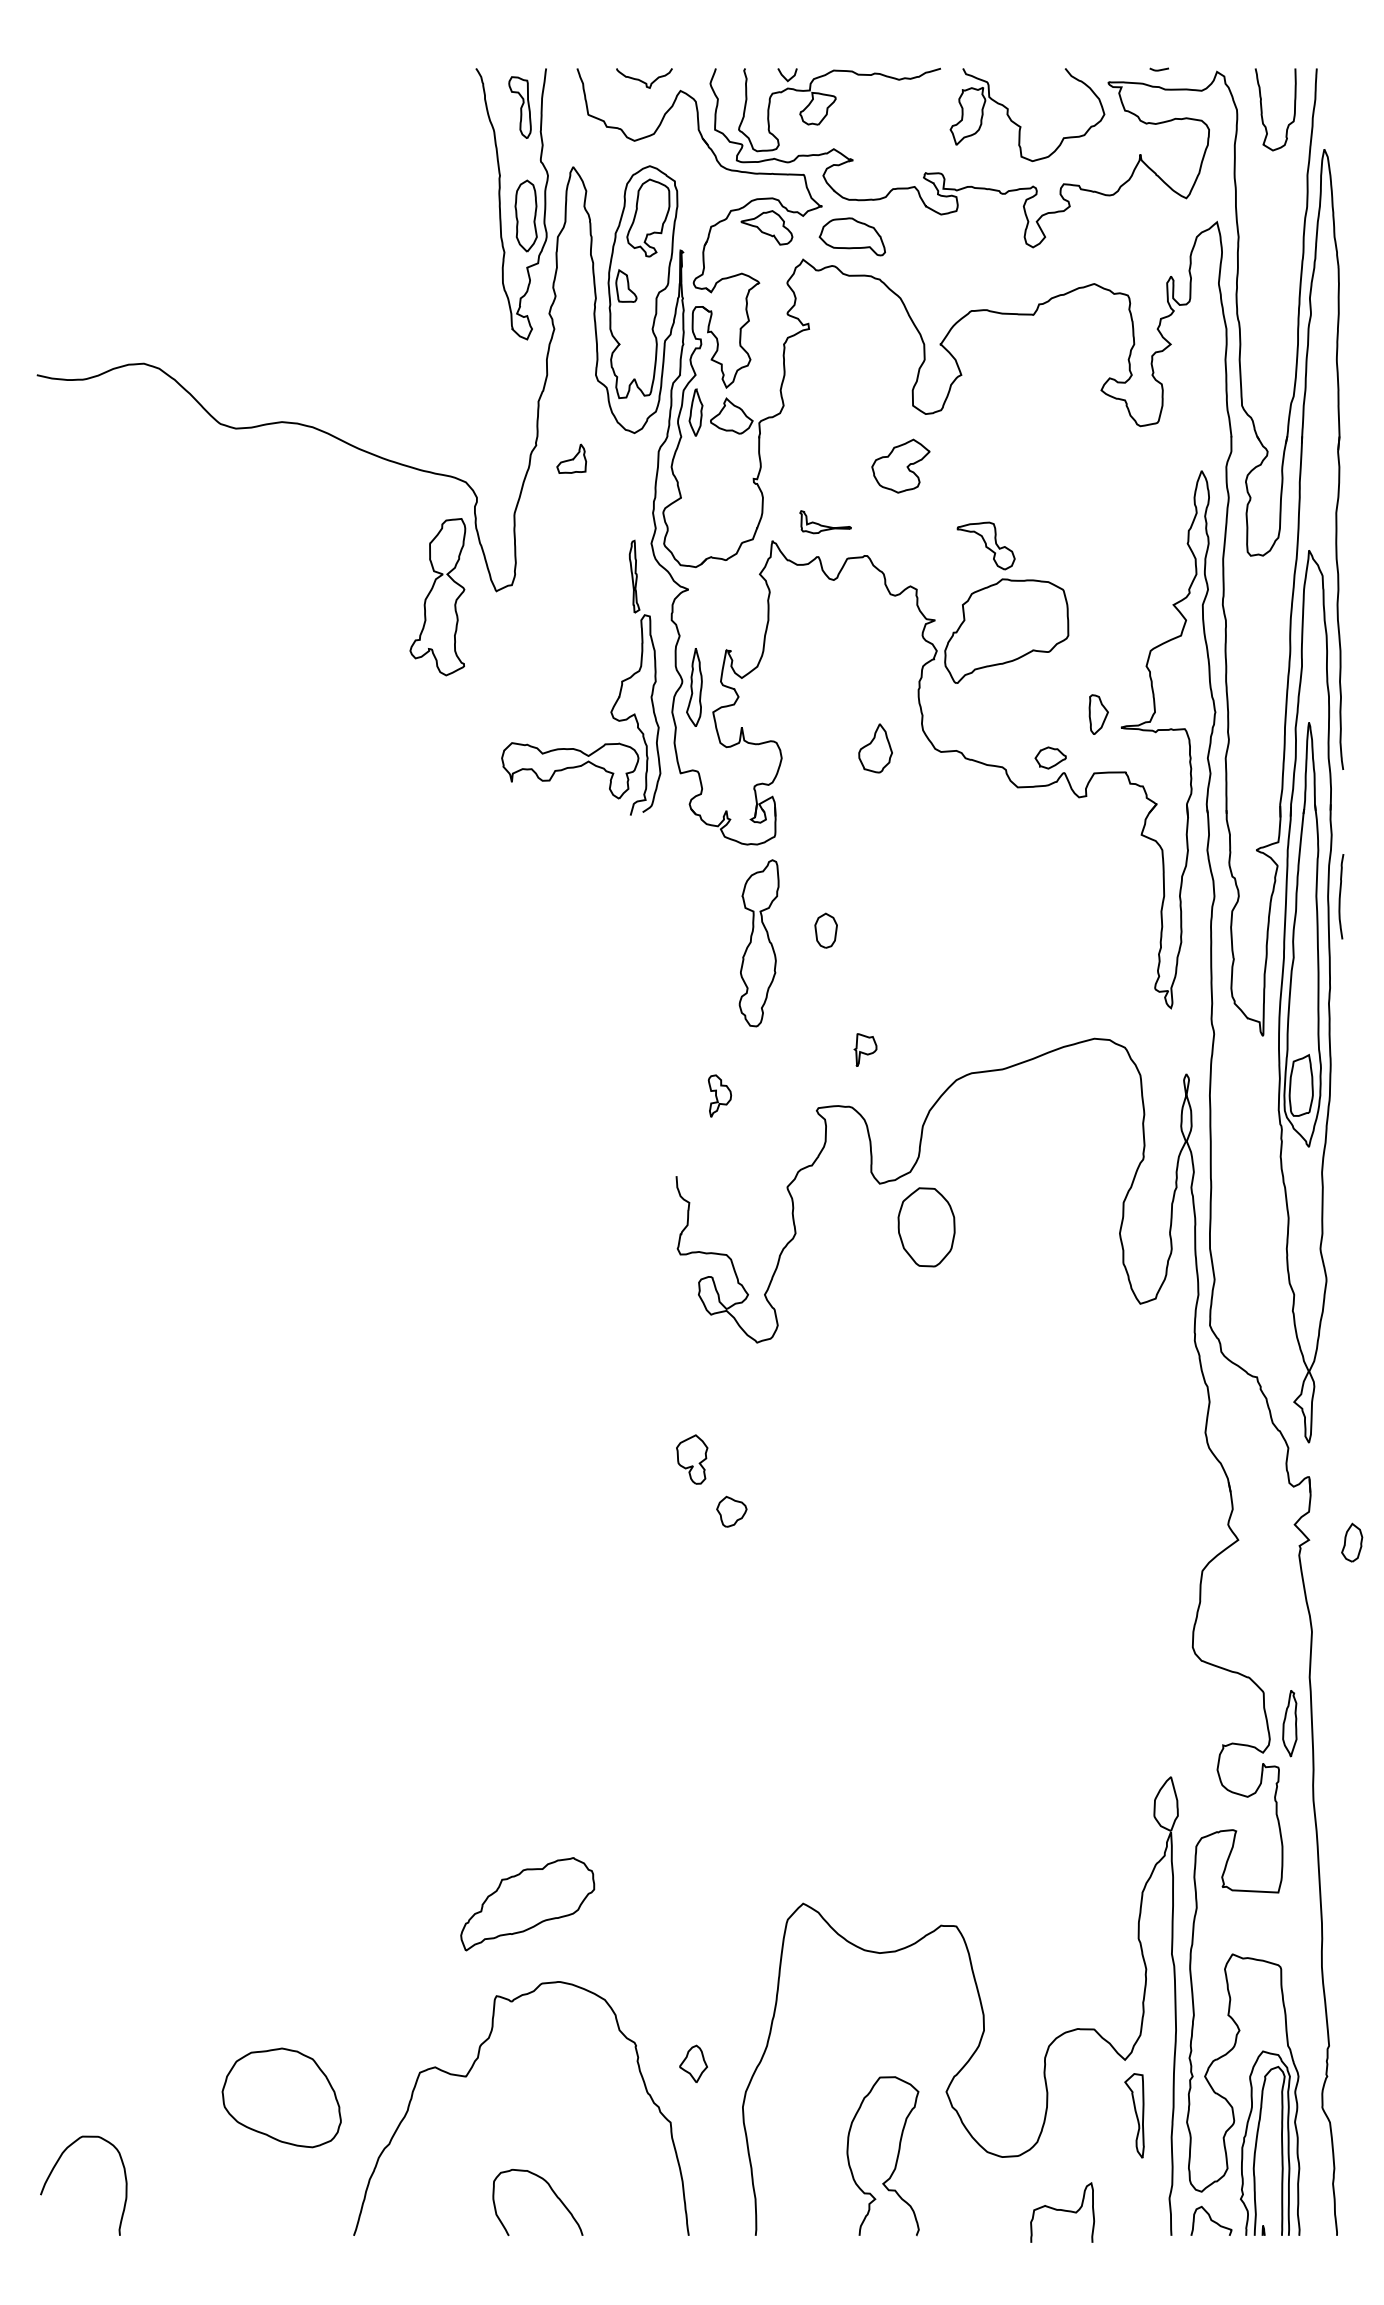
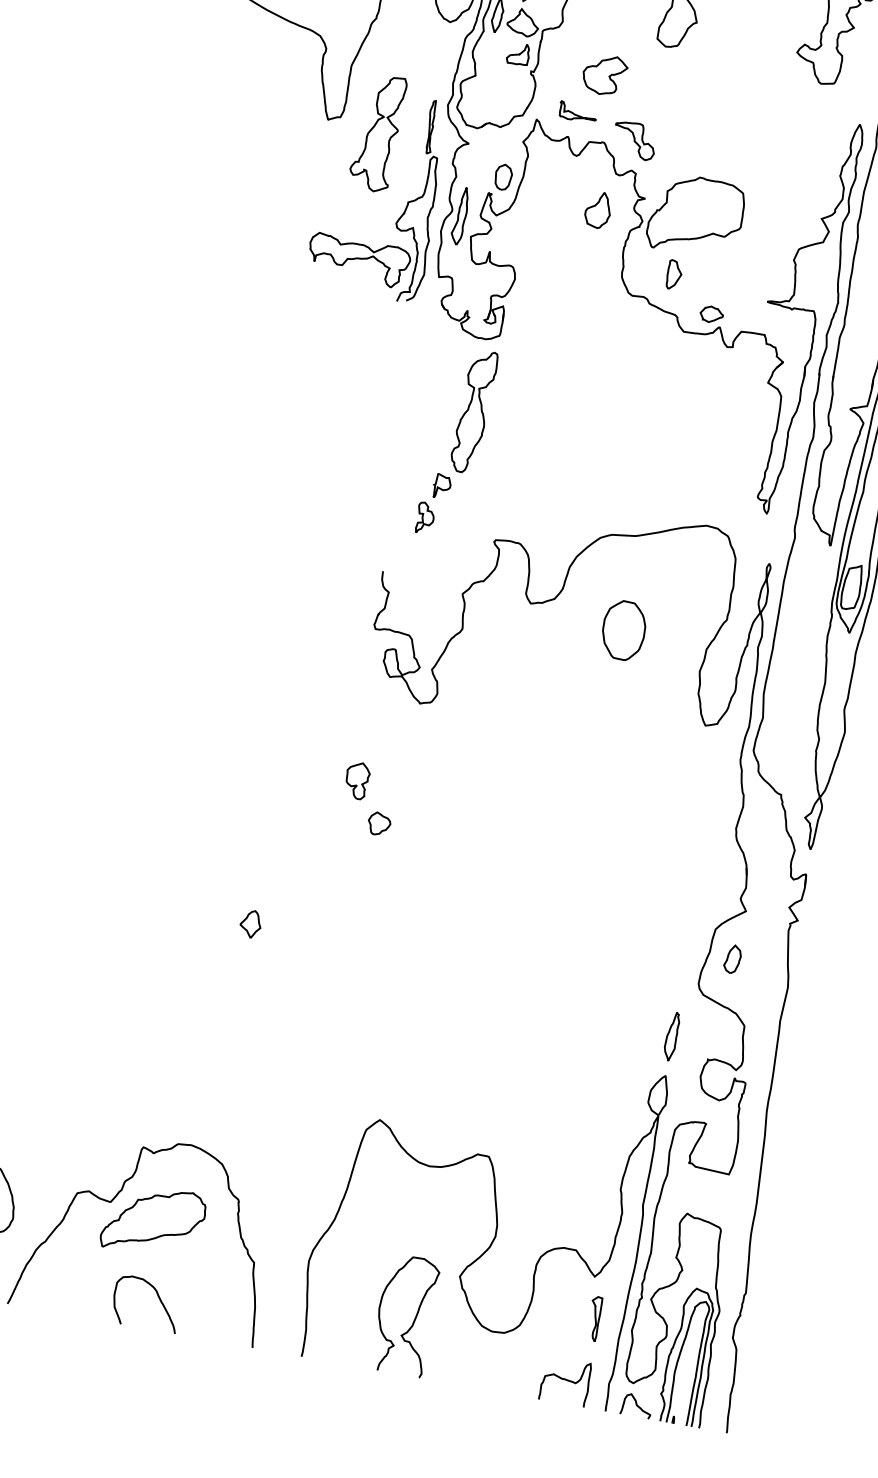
part: (571, 458) -> (518, 53), moved
part: (900, 465) -> (604, 74), moved
part: (985, 545) -> (634, 140), moved
part: (437, 597) -> (377, 133), moved
part: (1098, 714) -> (674, 275), moved
part: (875, 748) -> (598, 210), moved
part: (825, 930) -> (503, 177), moved
part: (865, 1049) -> (442, 486), moved
part: (926, 1227) -> (623, 630), moved
part: (1352, 1542) -> (733, 959), moved
part: (1289, 1723) -> (671, 1036), moved
part: (527, 1904) -> (153, 1221), moved
part: (693, 2063) -> (250, 923), moved
part: (1134, 2115) -> (594, 1318), size x0.71
curve: (1062, 2211) -> (565, 1380), moved

